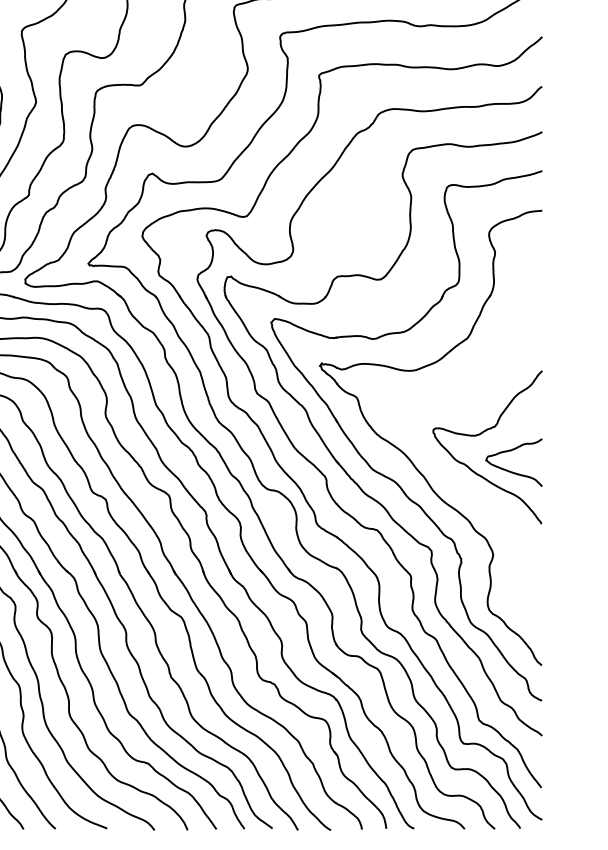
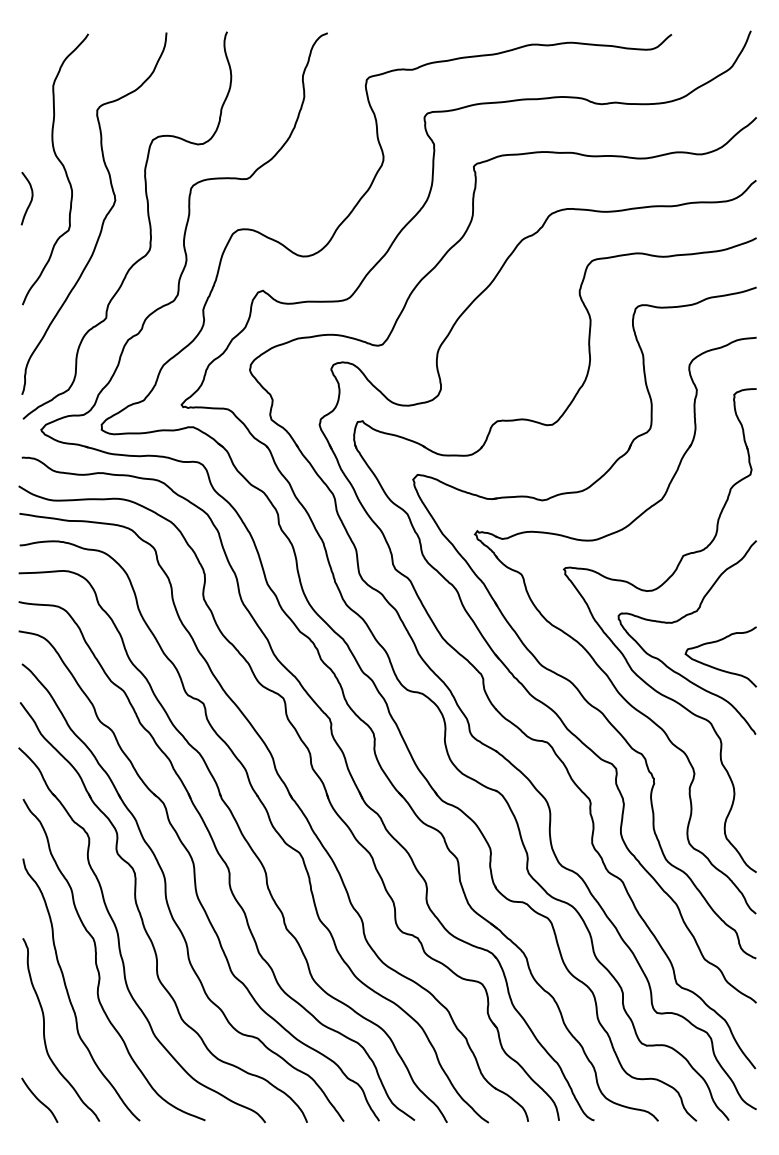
part: (460, 411) -> (653, 591), added

